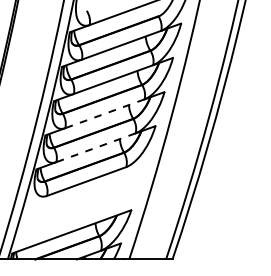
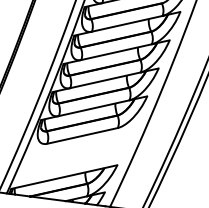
line: (104, 113) -> (105, 80), dashed -> solid
line: (95, 147) -> (93, 107), dashed -> solid

